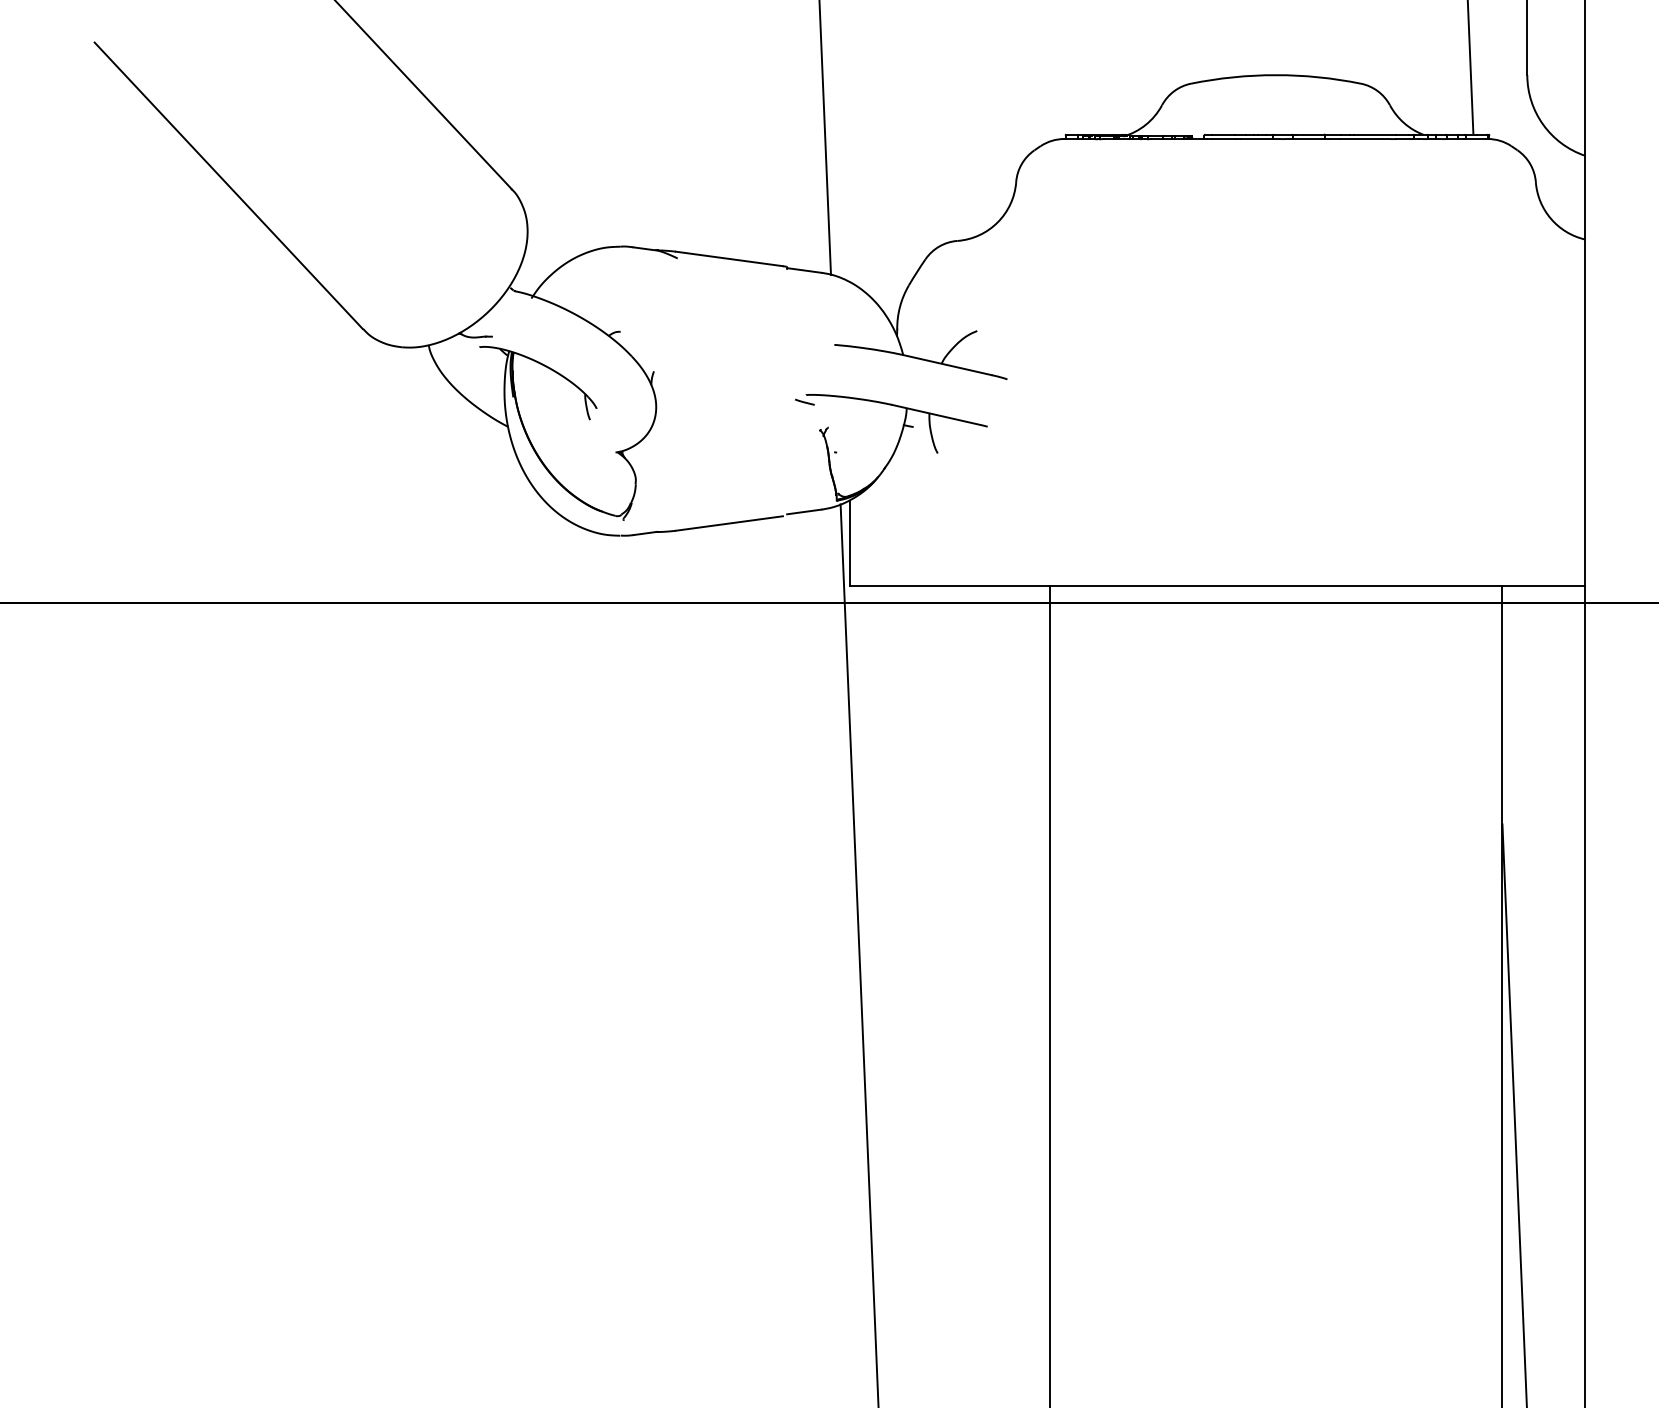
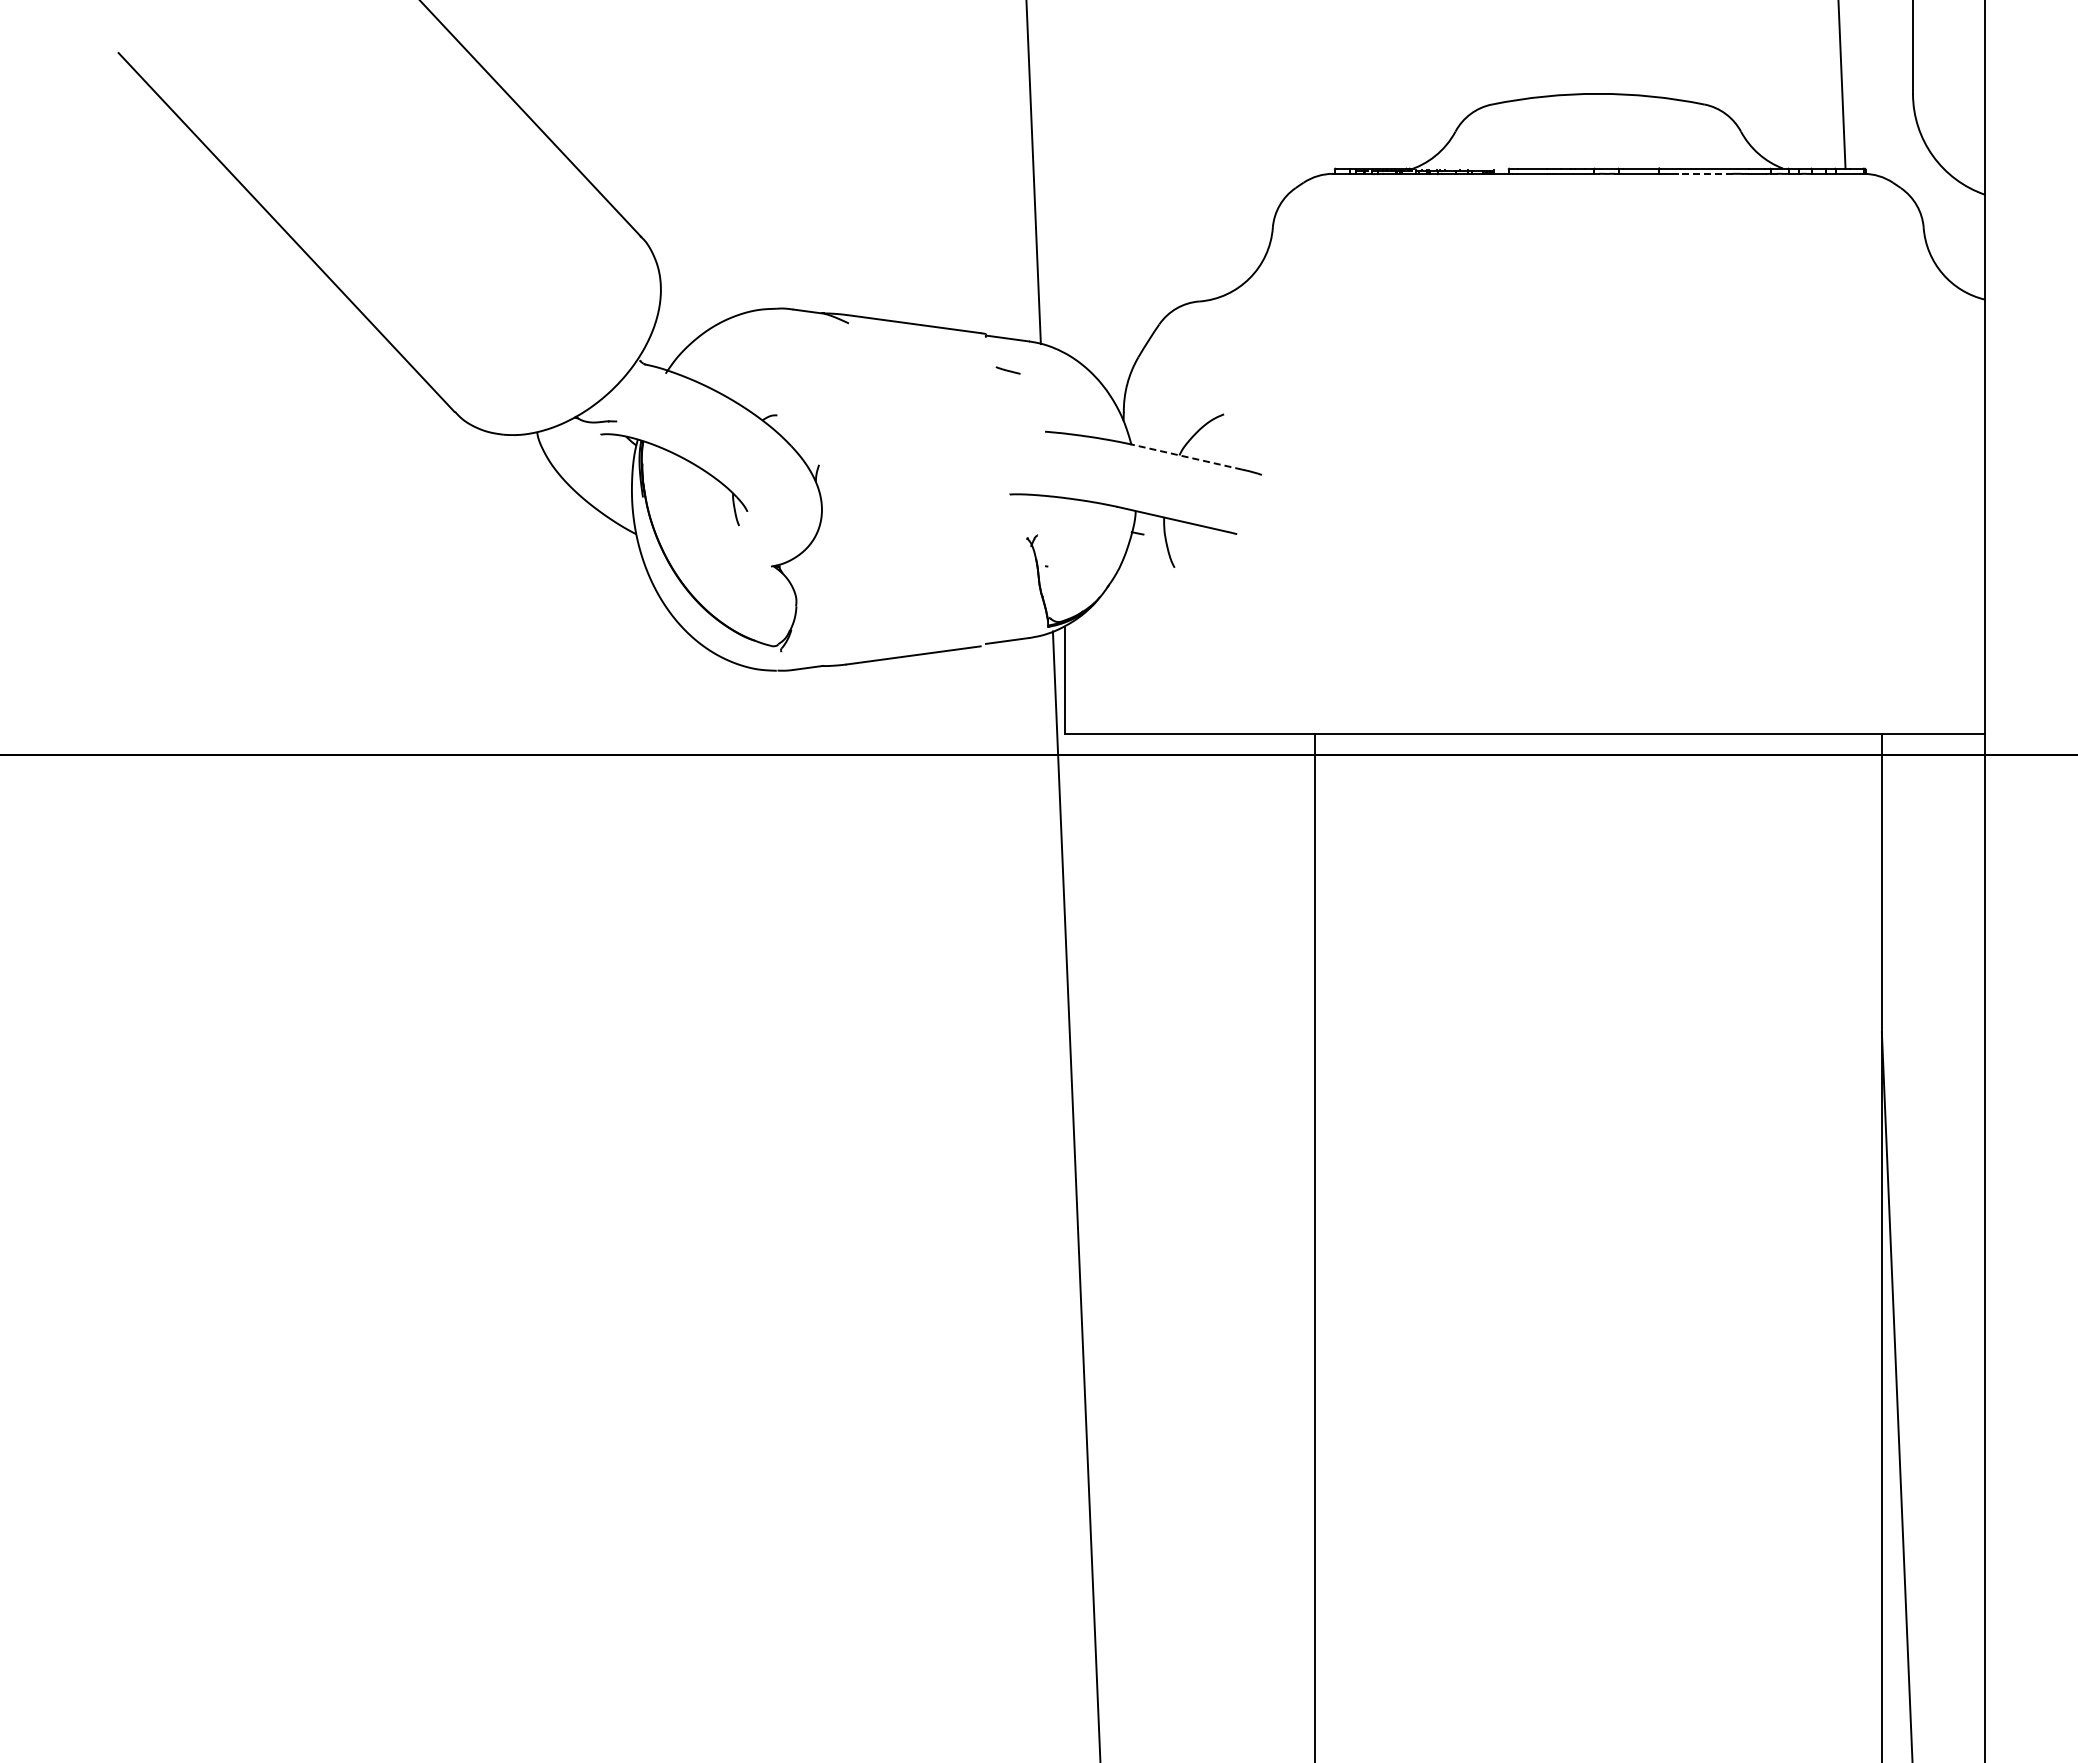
line: (1361, 138) -> (1705, 173), solid -> dashed
line: (947, 365) -> (1186, 457), solid -> dashed
line: (804, 402) -> (1007, 370), moved

